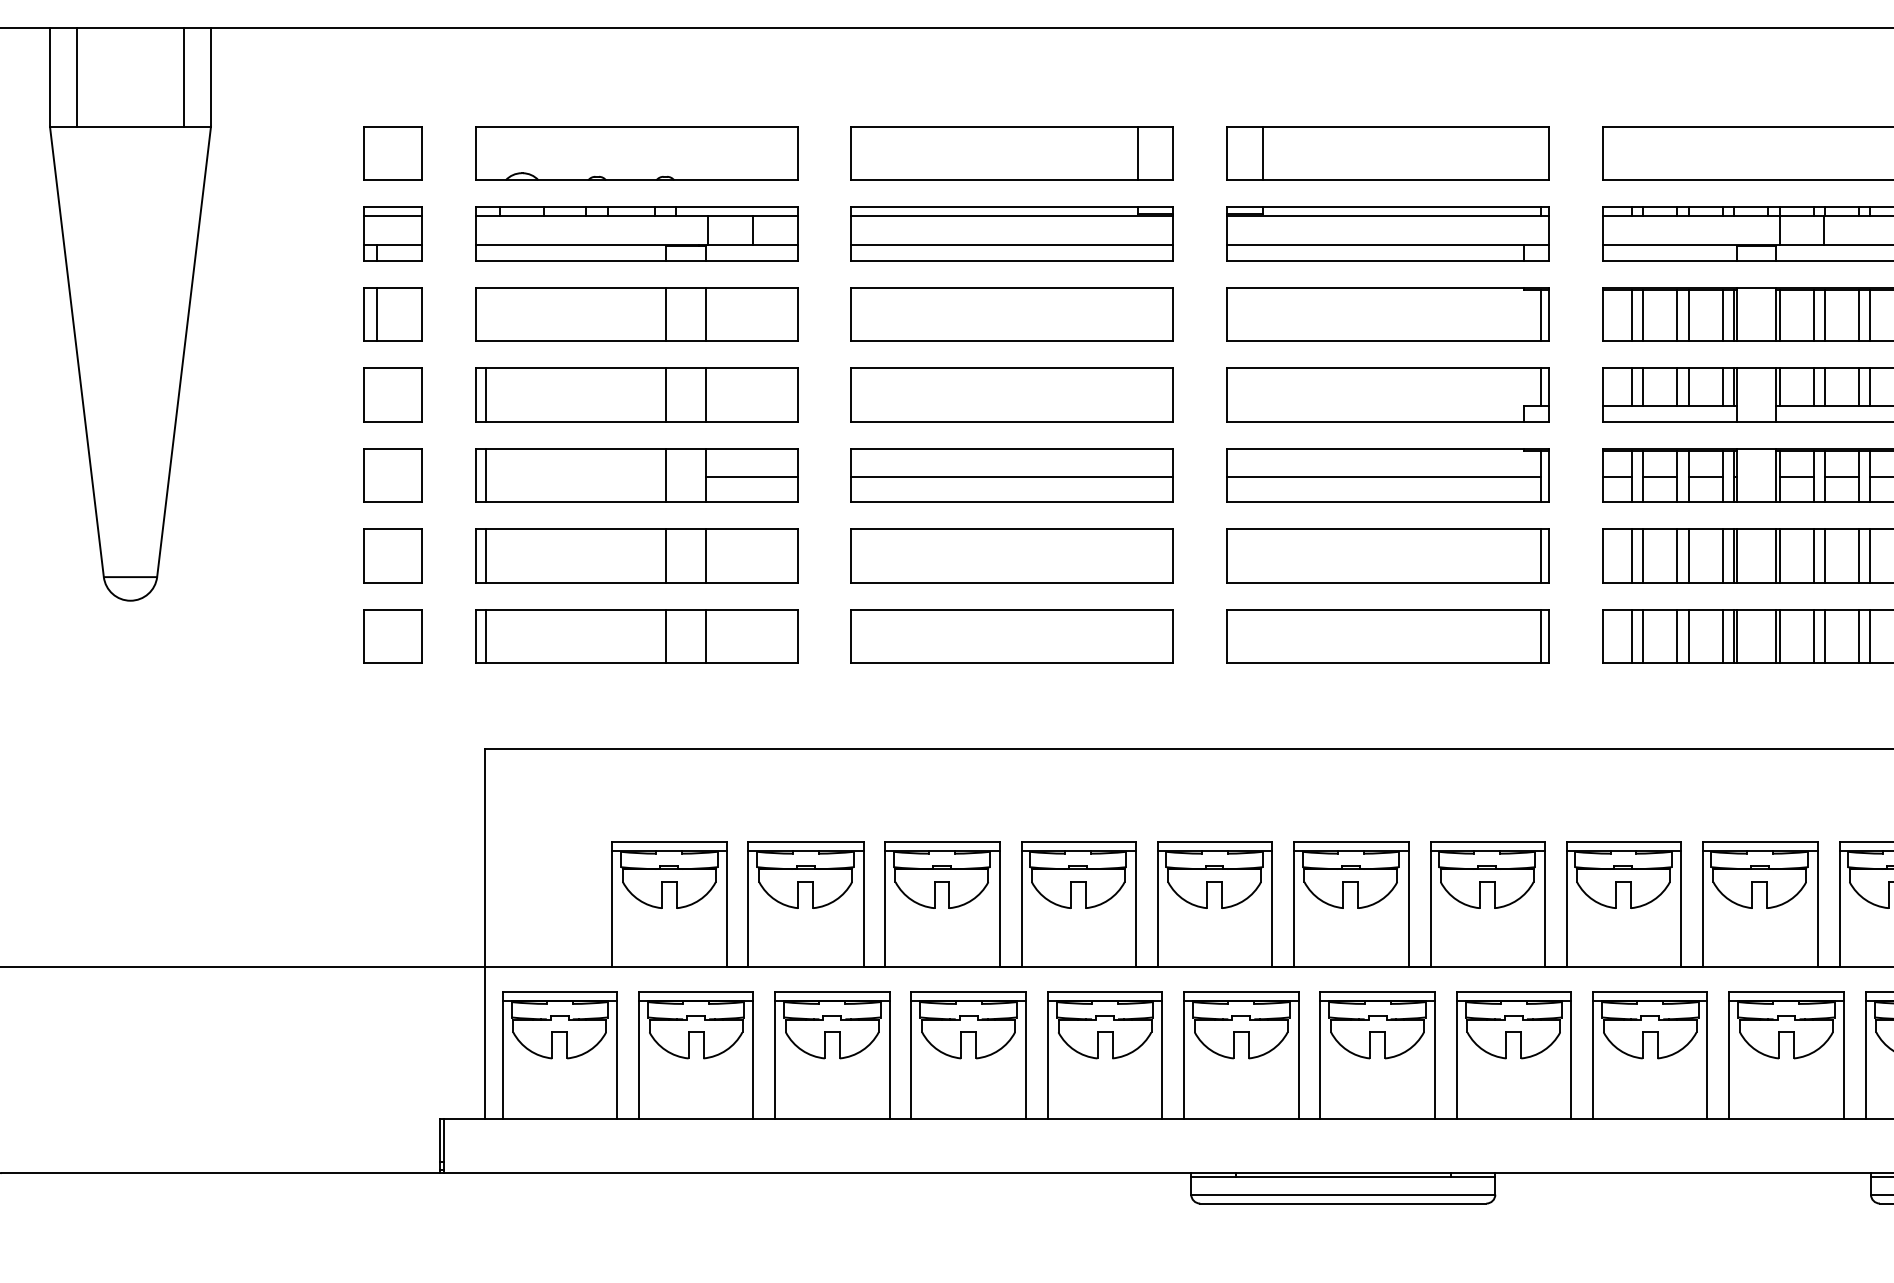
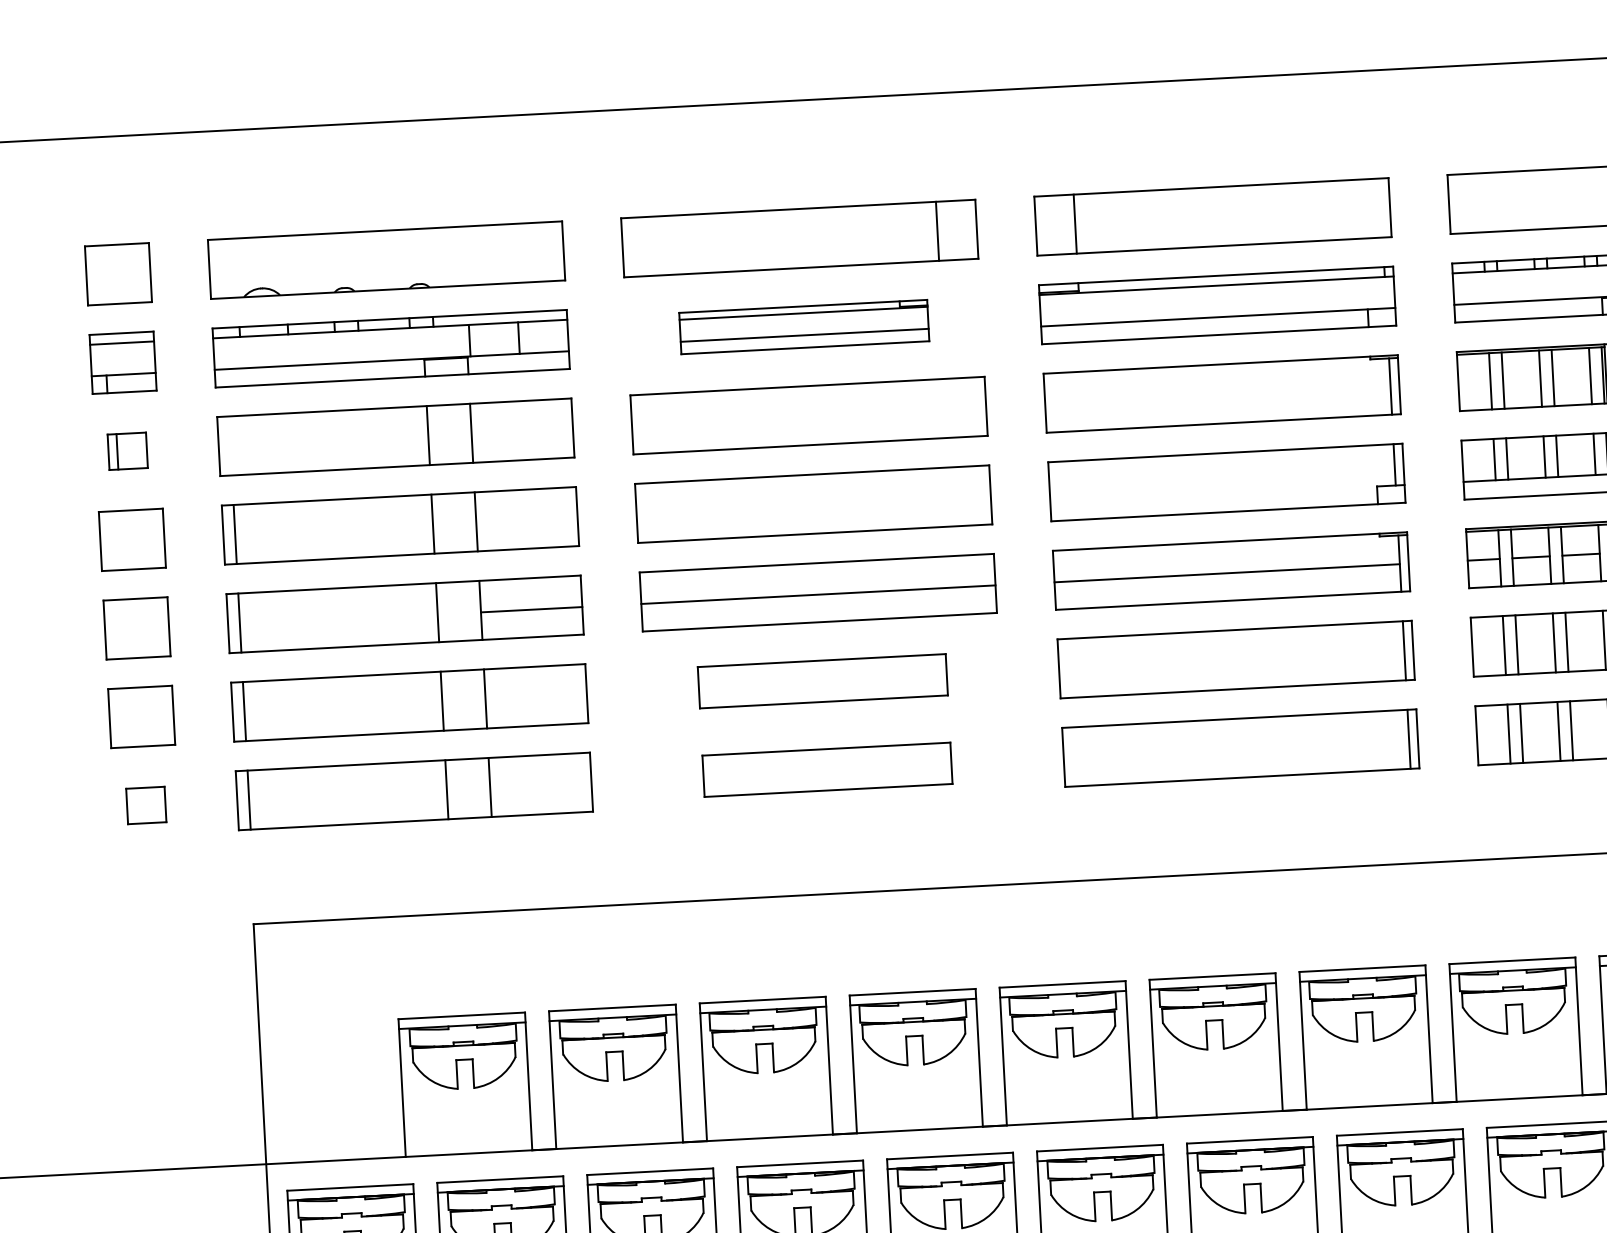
part: (1011, 233) -> (803, 326), size x0.7
part: (392, 314) -> (127, 451), size x0.6
part: (1011, 555) -> (821, 680), size x0.7
part: (392, 636) -> (145, 805), size x0.6
part: (1011, 636) -> (826, 769), size x0.7

